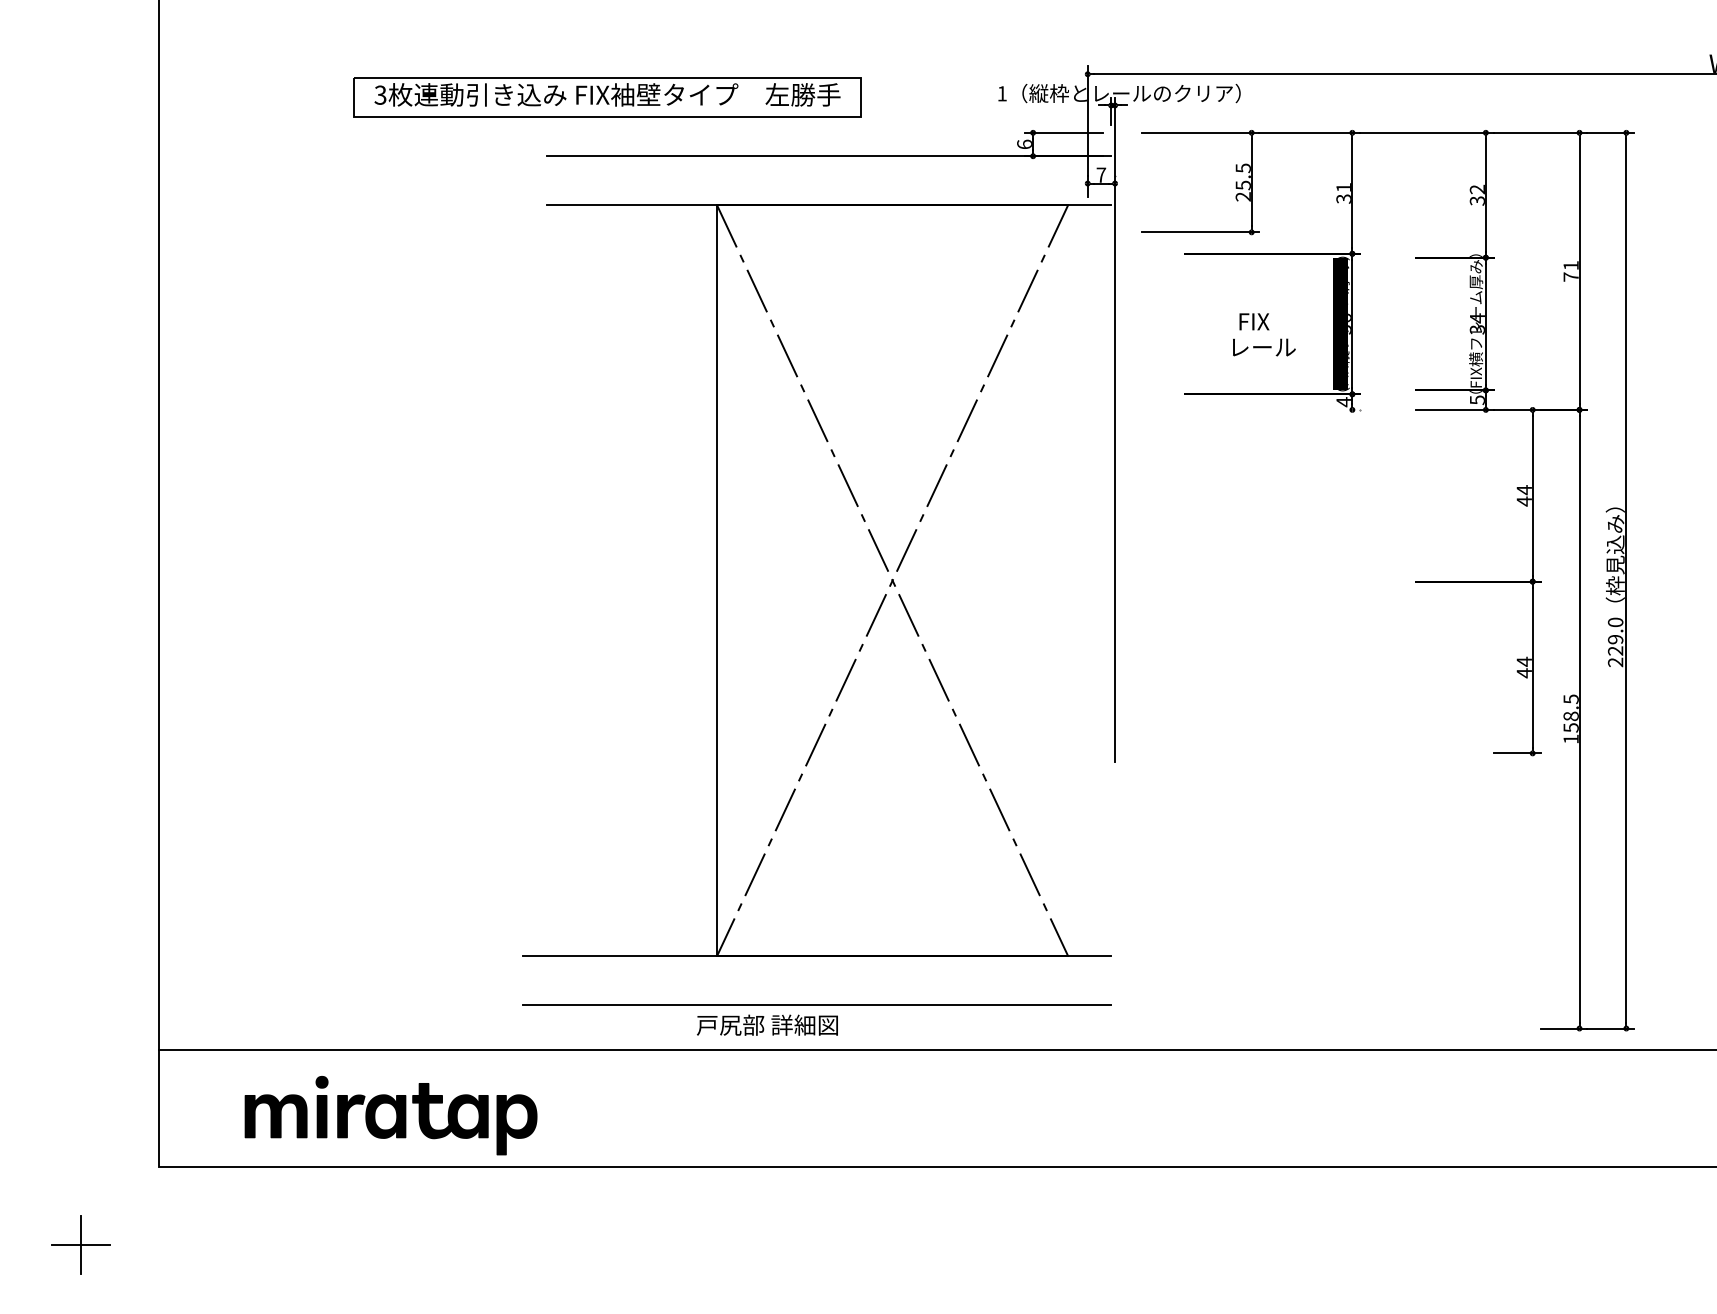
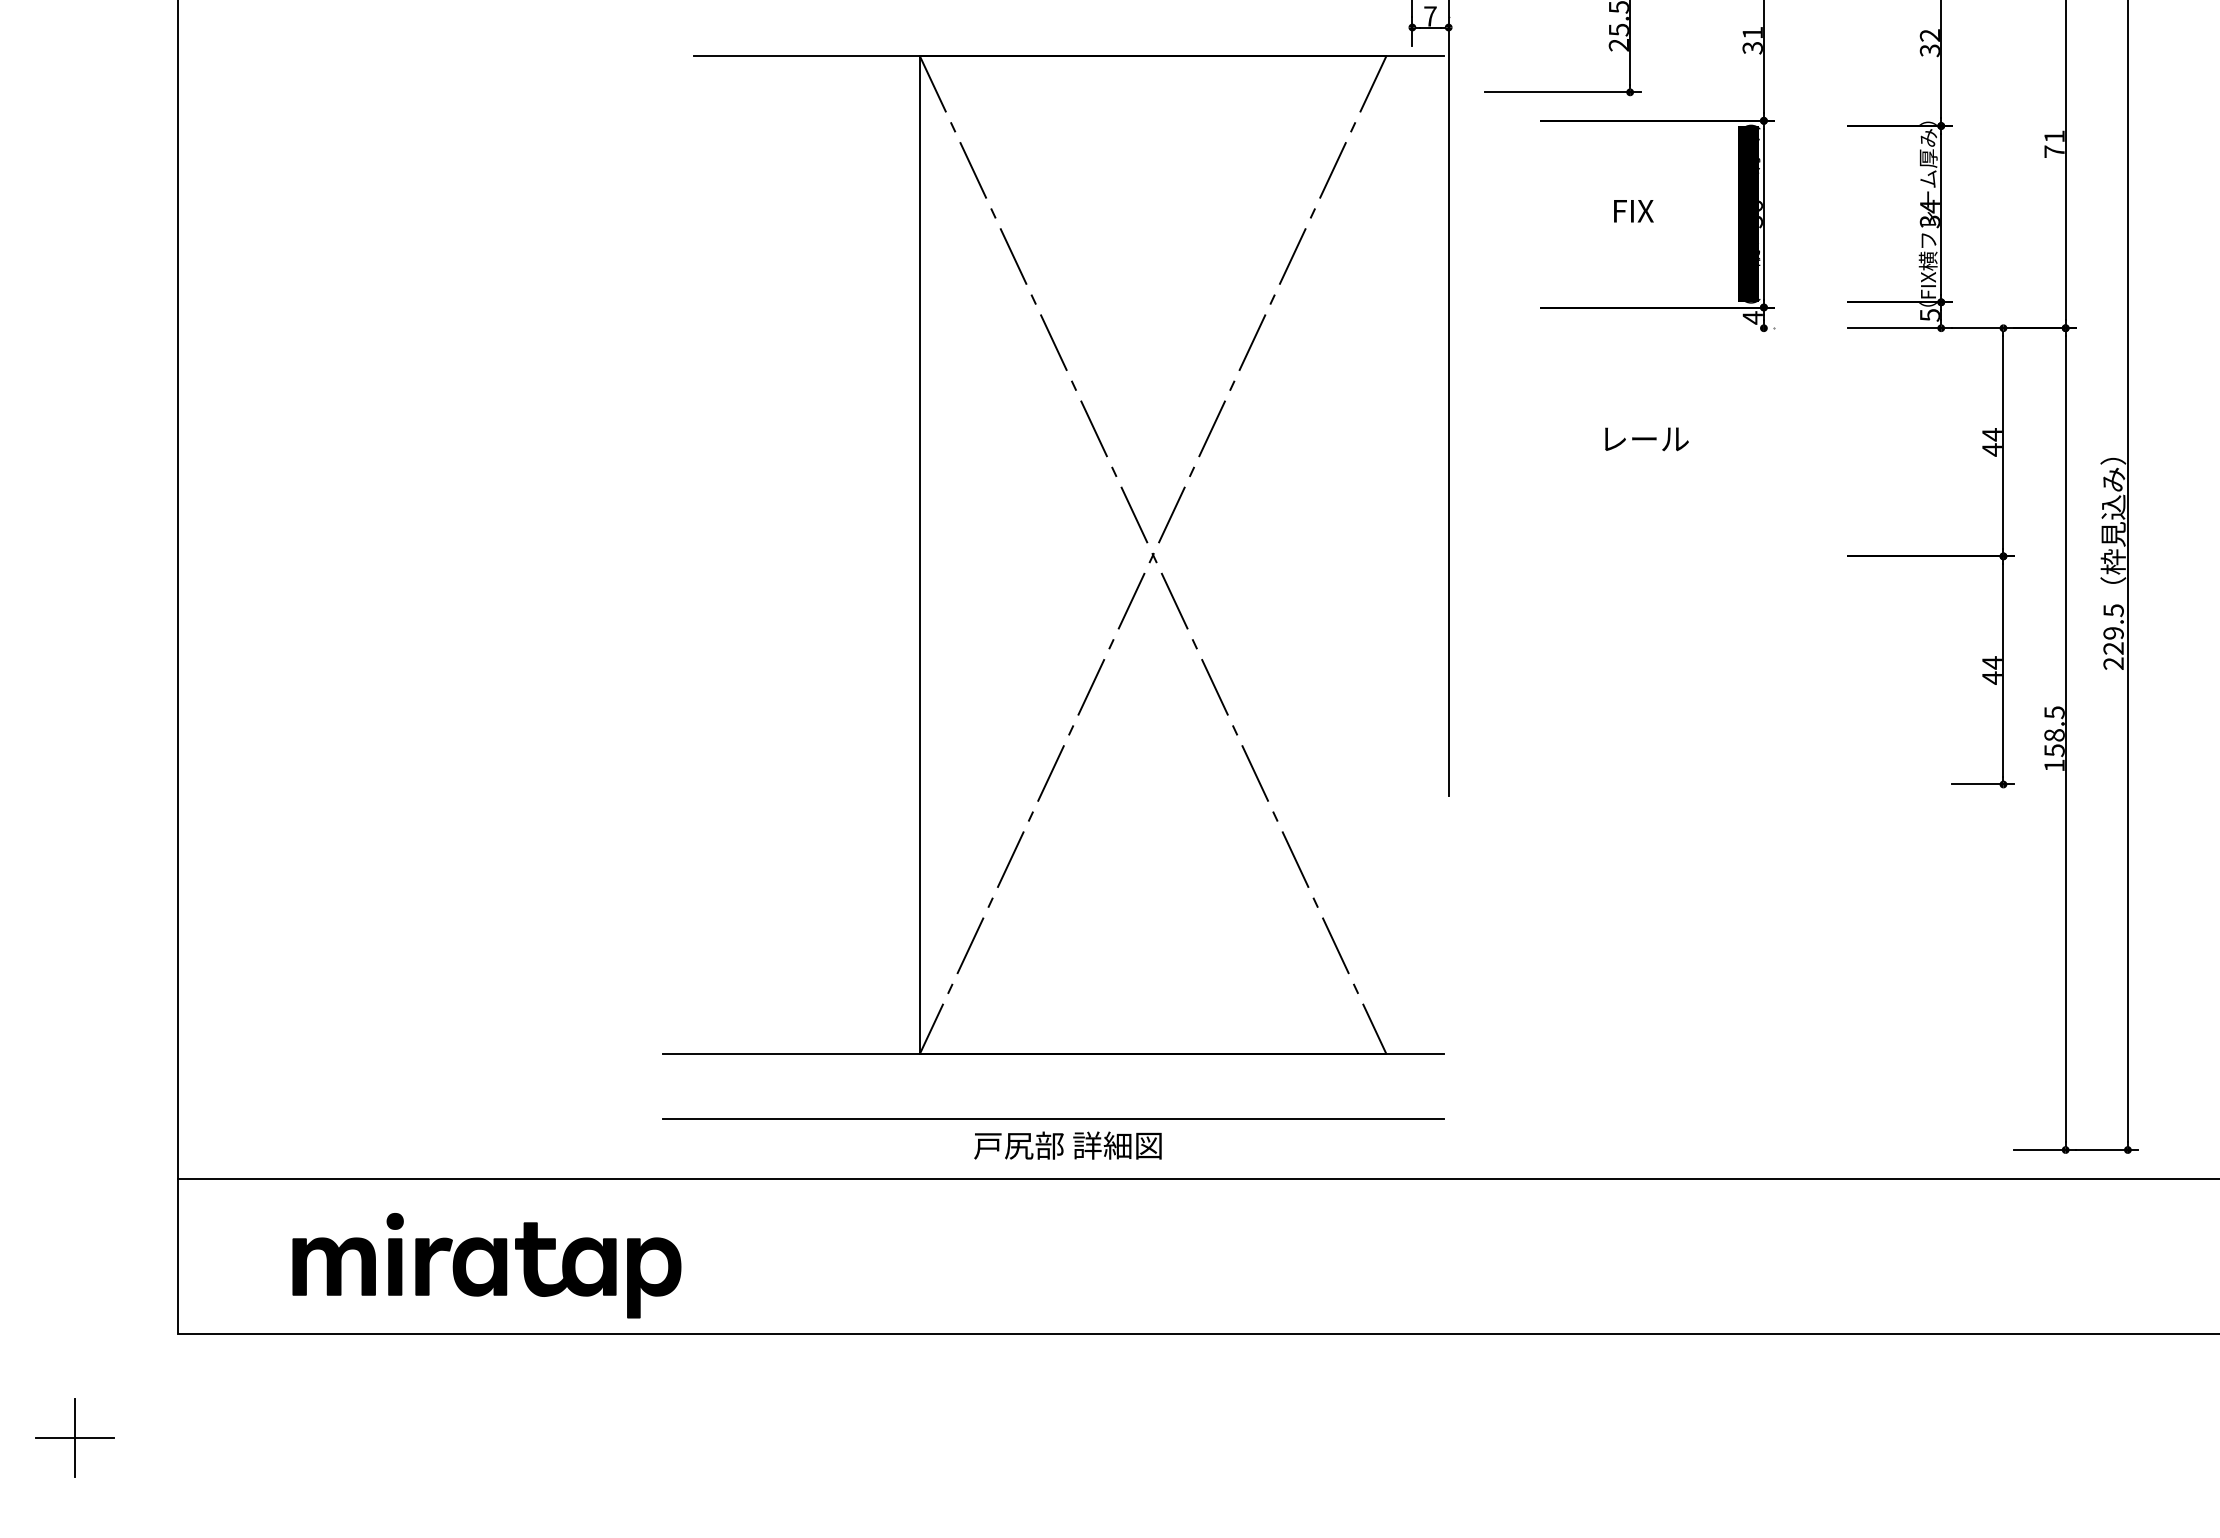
text: (1264, 347) -> (1647, 439), moved
text: (1615, 622) -> (2113, 610), 229.0 -> 229.5
text: (767, 1024) -> (1067, 1144), moved

